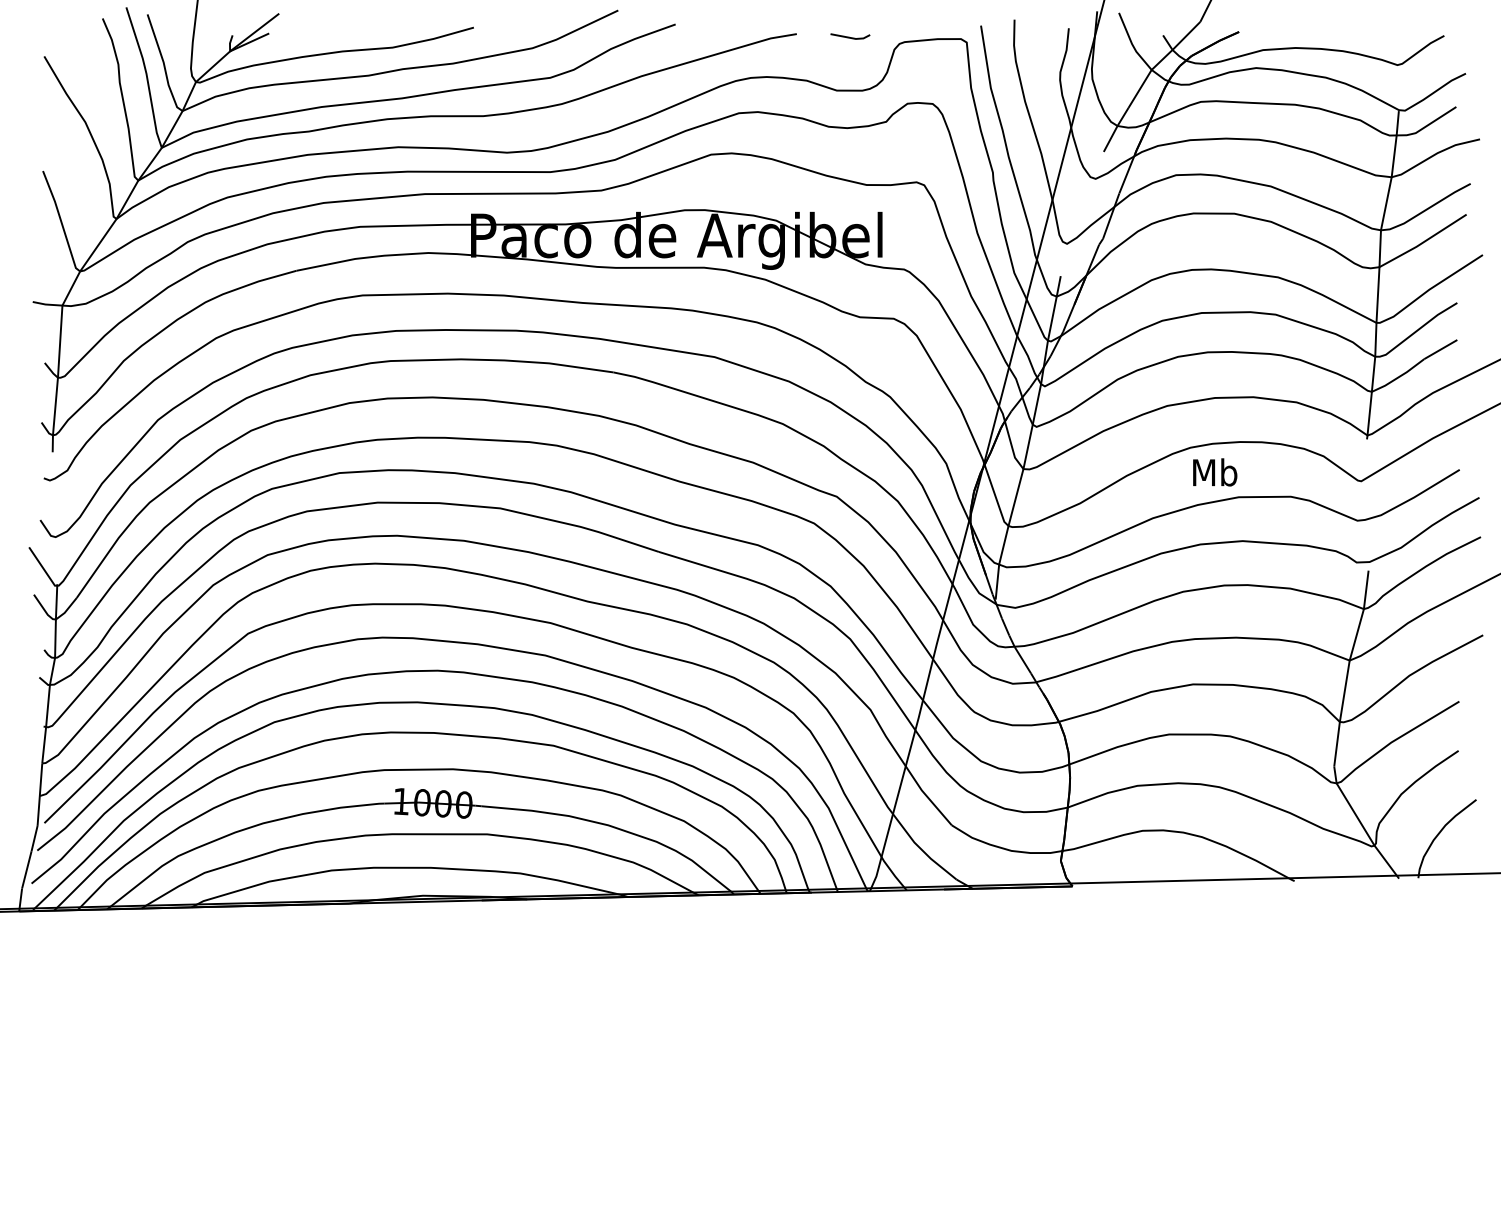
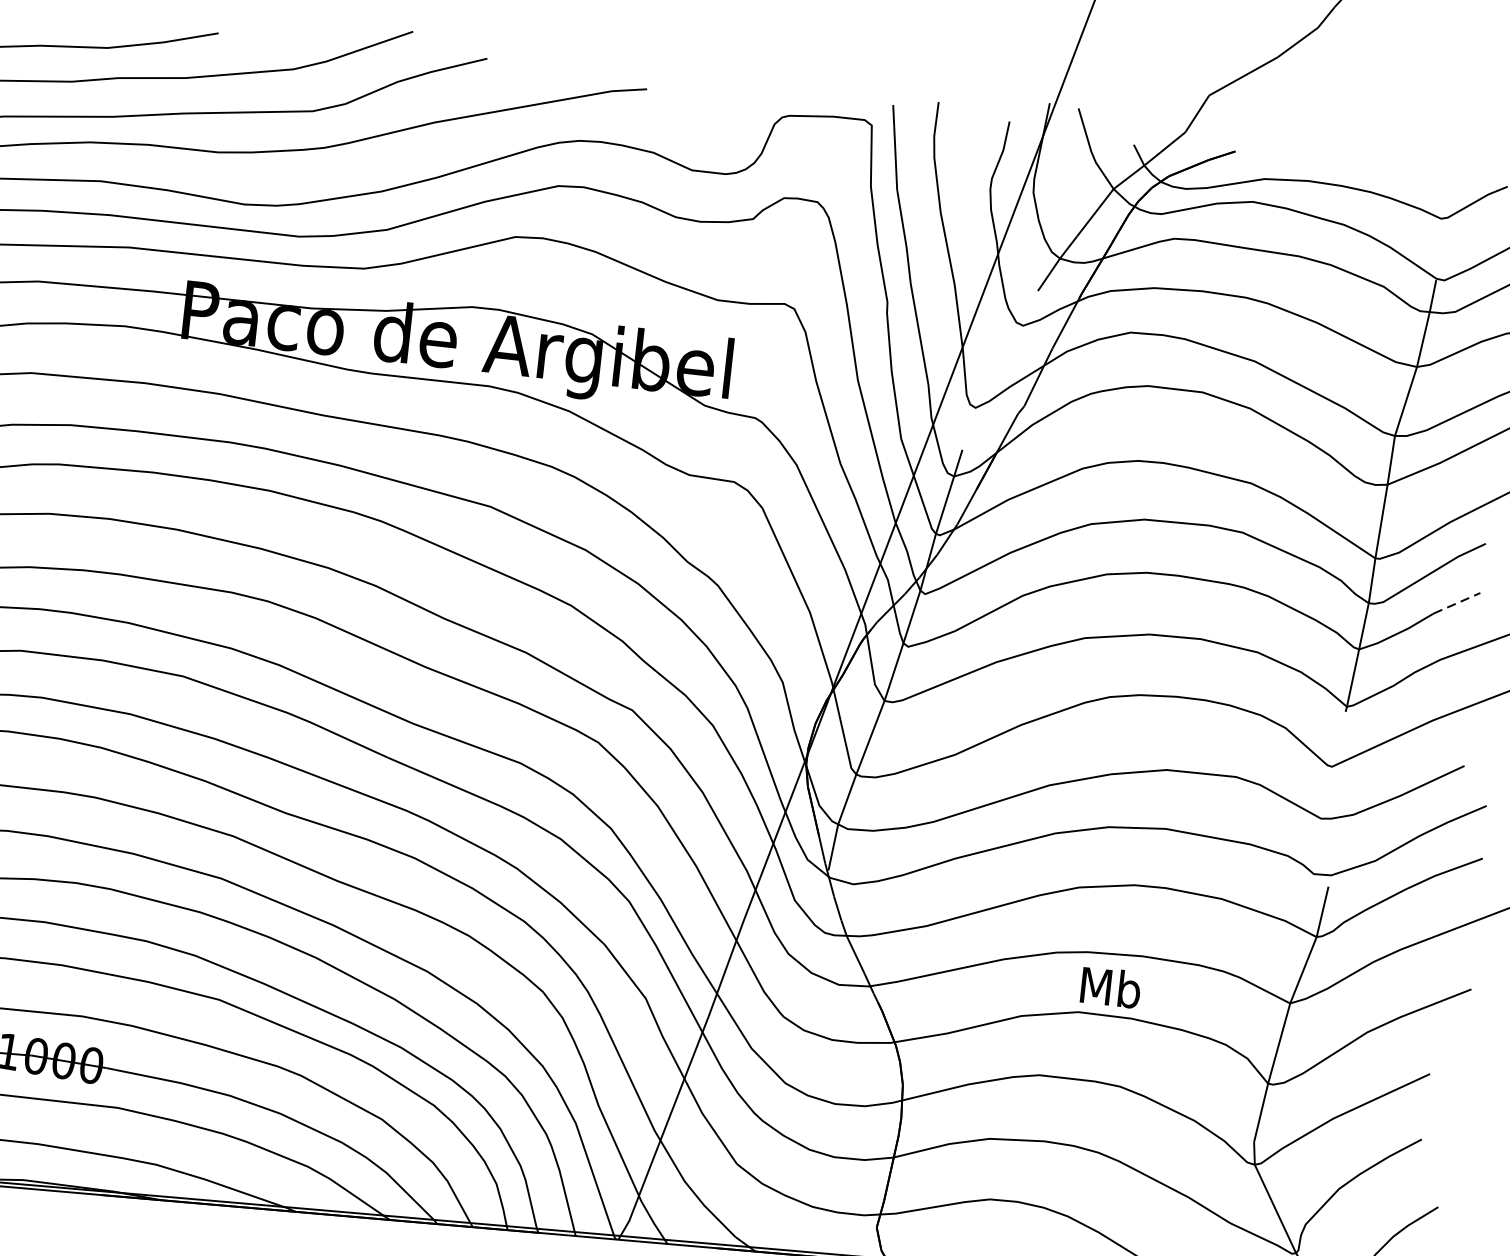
line: (849, 36) -> (716, 100), removed
line: (1441, 349) -> (1457, 603), solid -> dashed
text: (1215, 472) -> (1111, 987), moved

